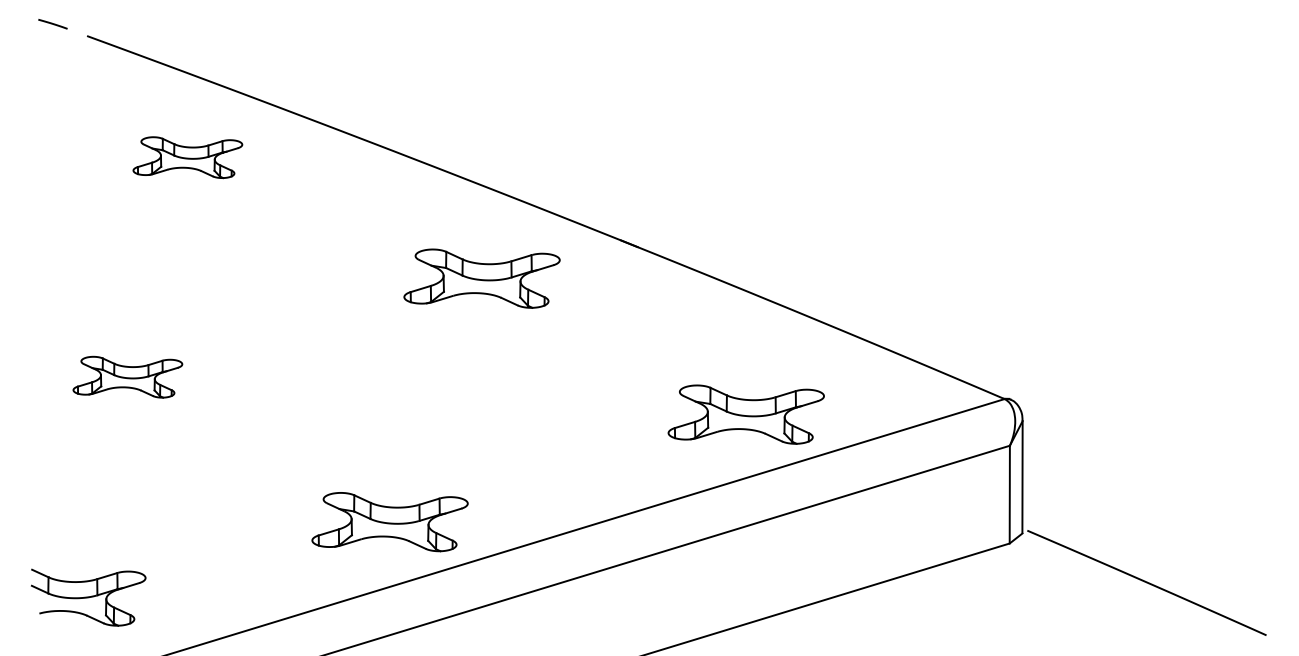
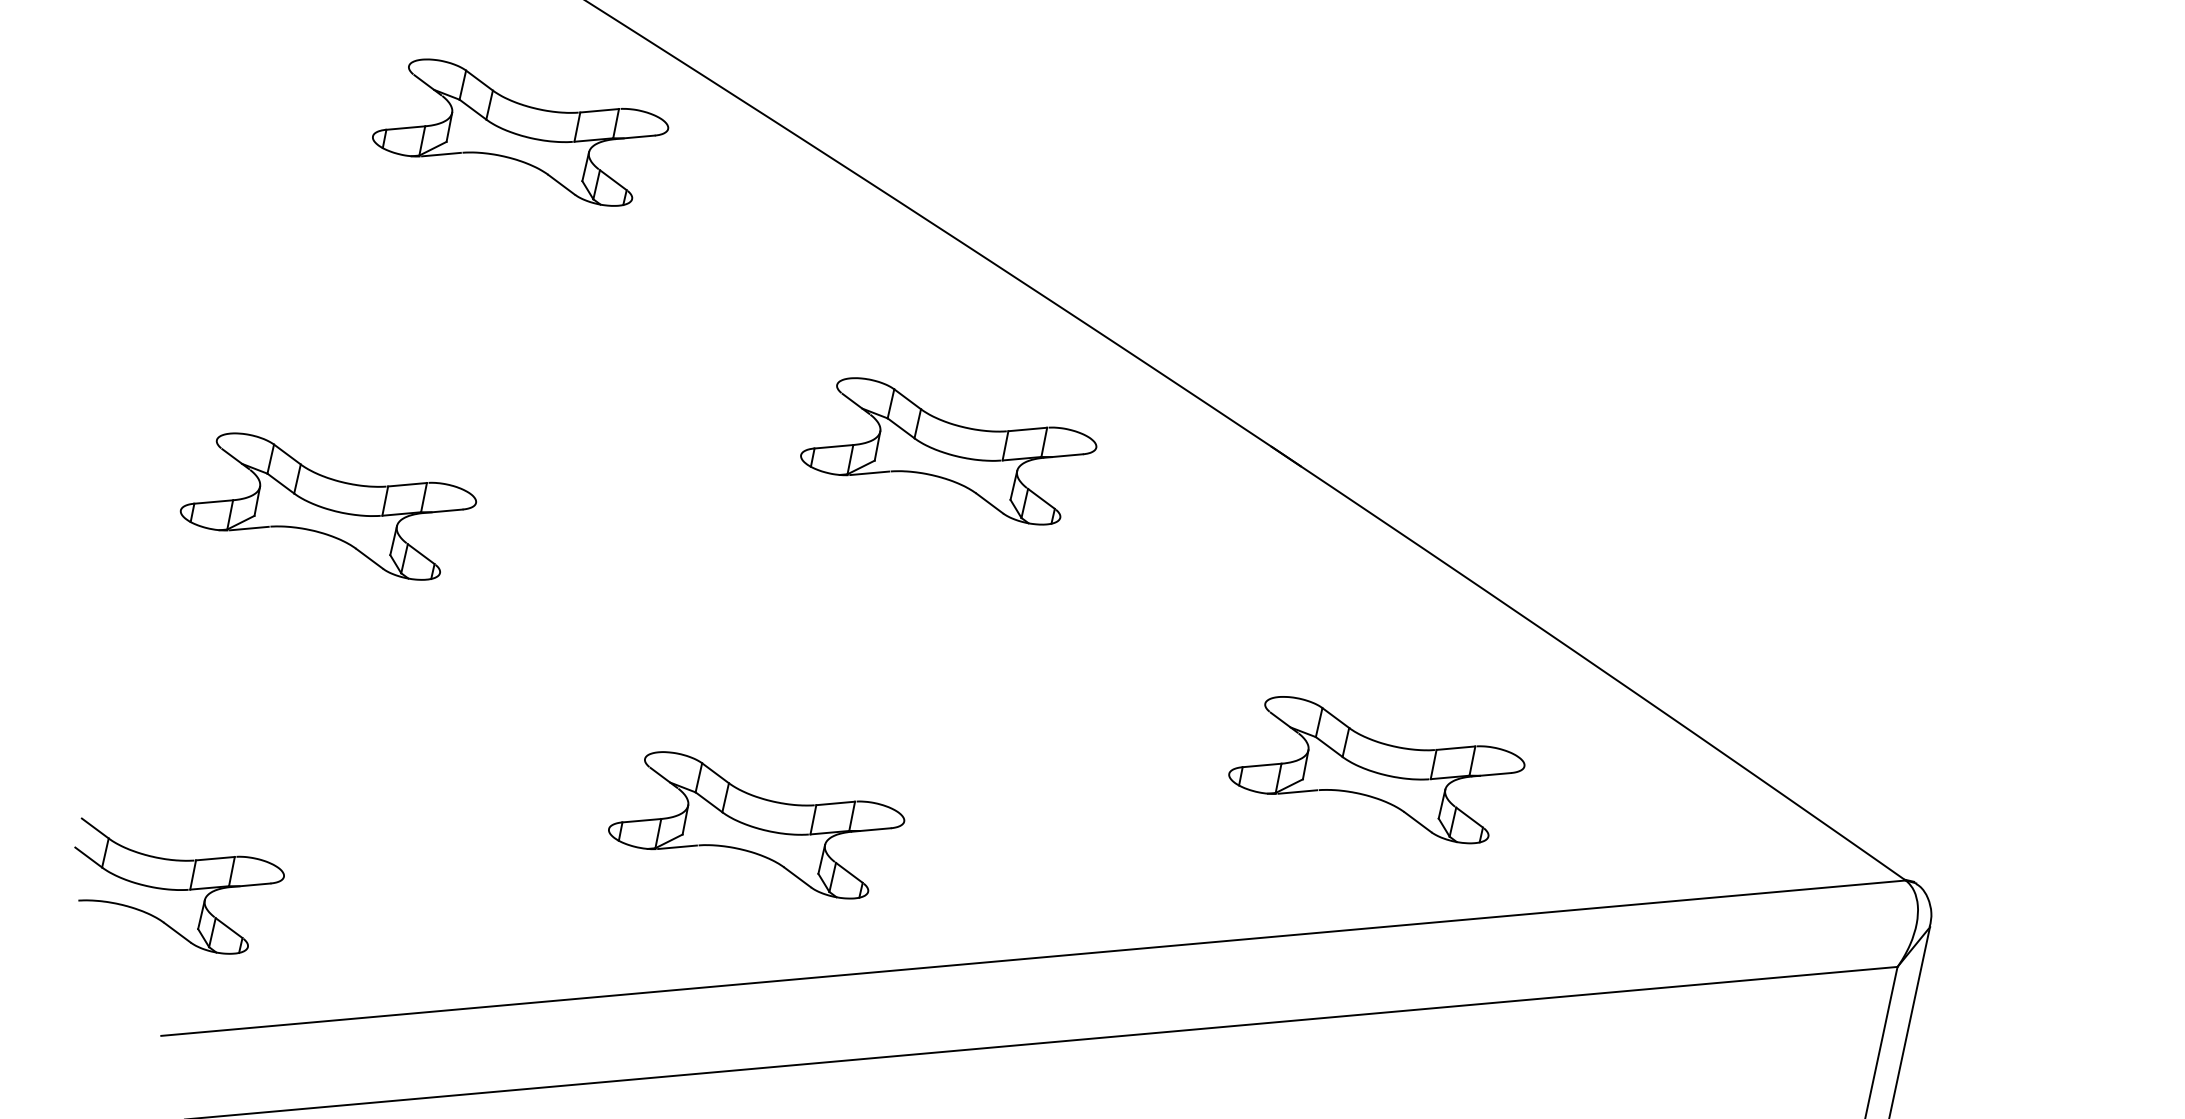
part: (187, 157) -> (520, 132), size x1.43
part: (481, 278) -> (947, 450), moved
part: (127, 377) -> (327, 507), size x1.43
part: (745, 414) -> (1375, 769), moved
part: (389, 522) -> (755, 825), moved

